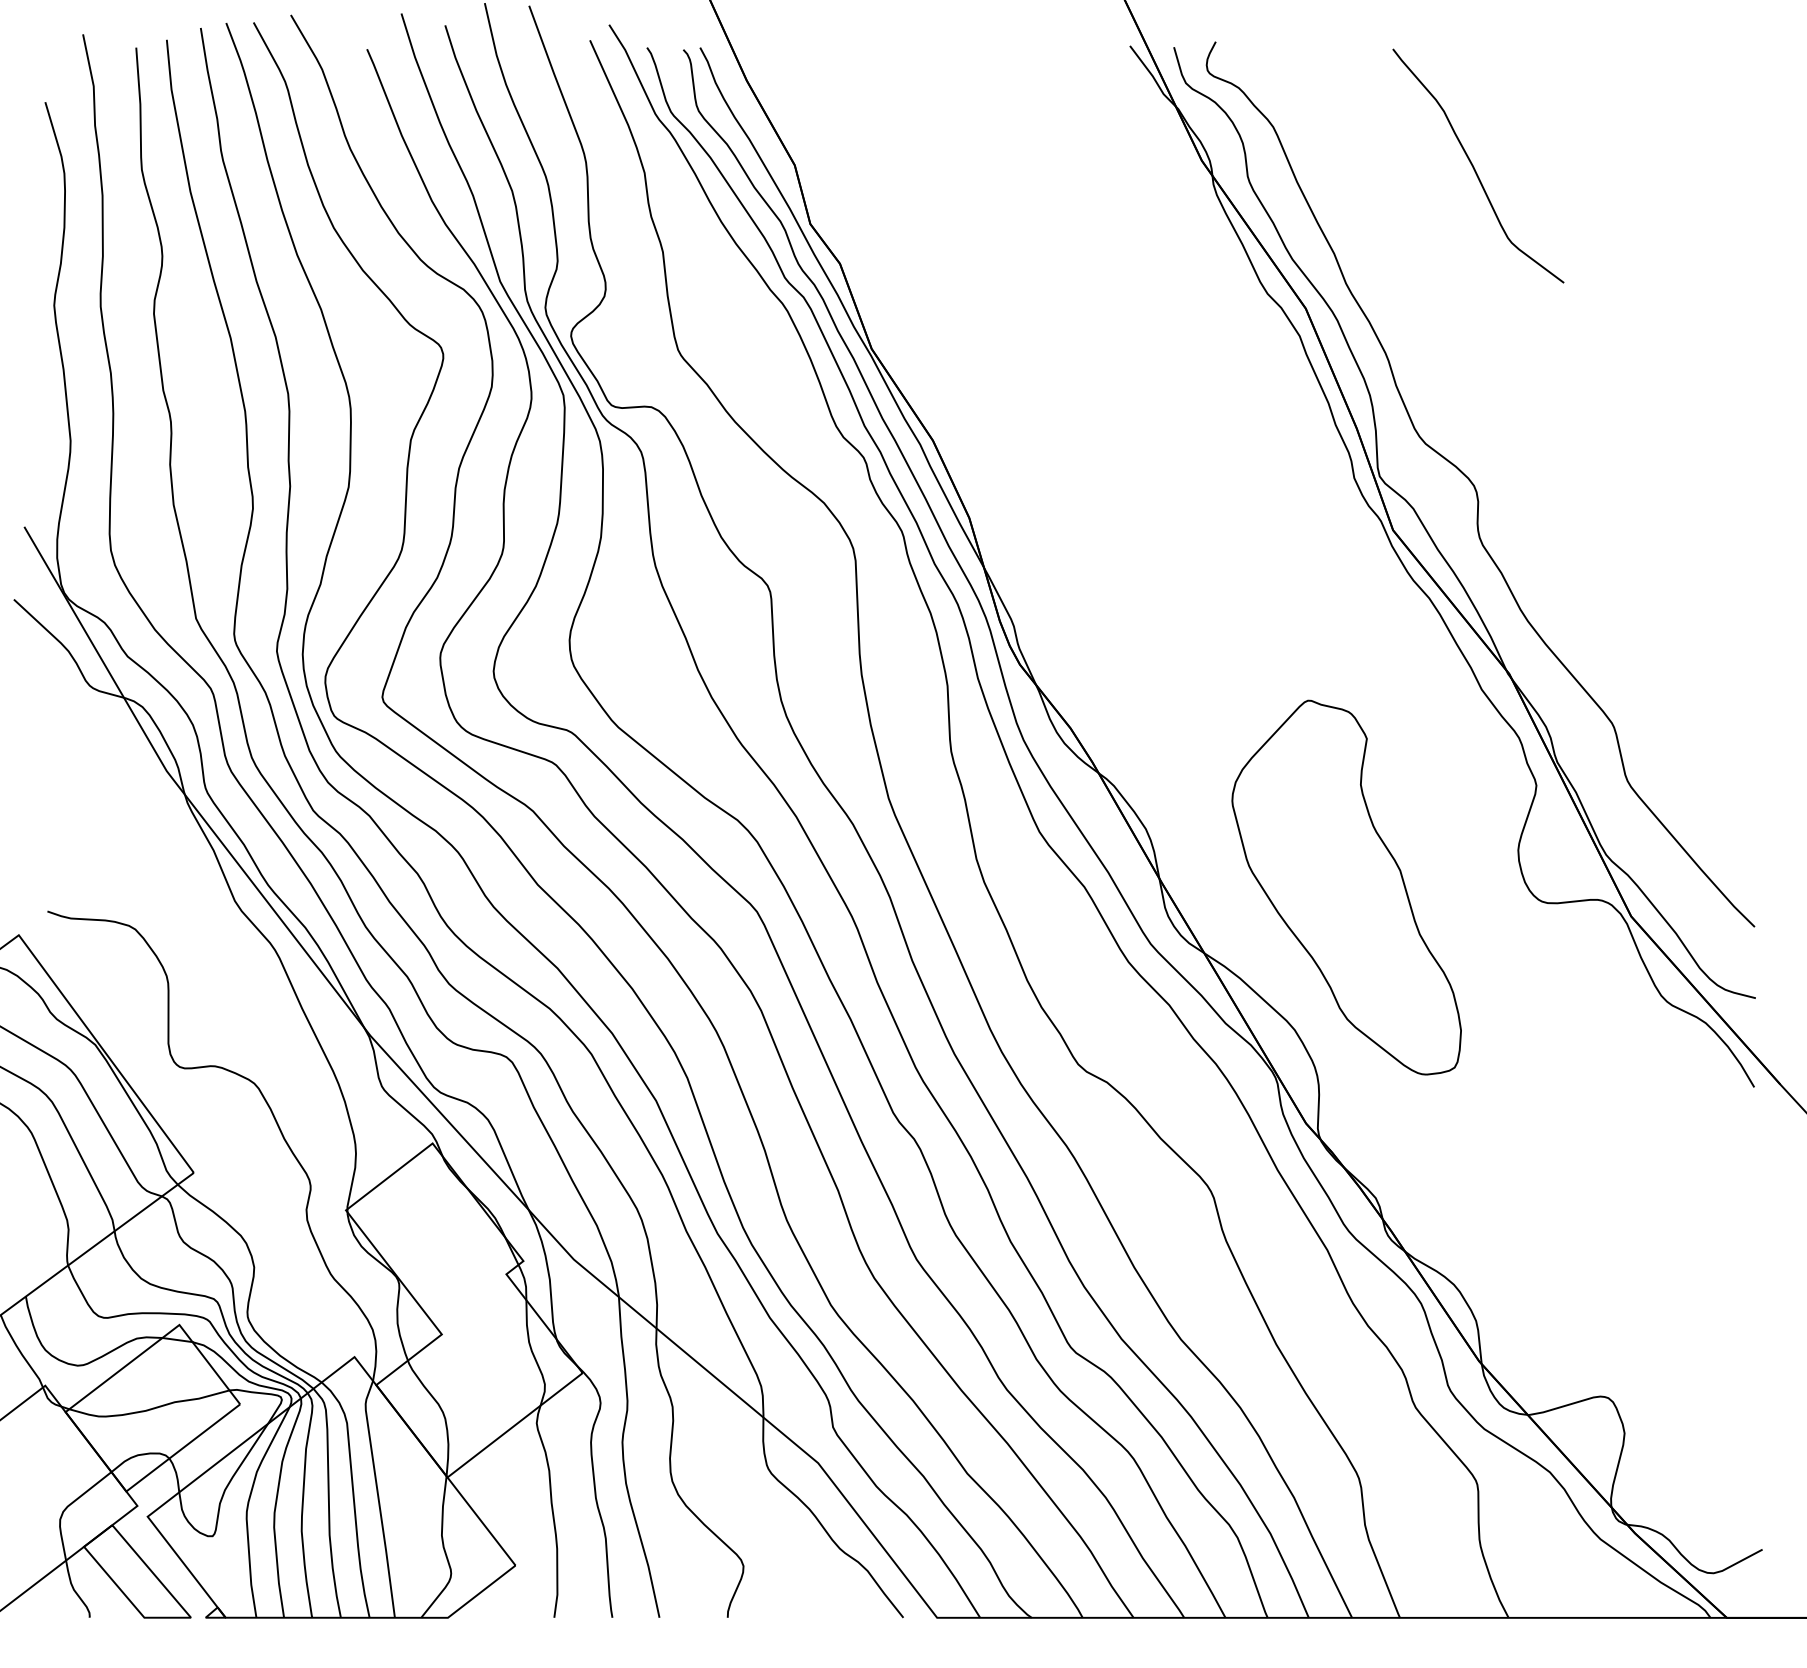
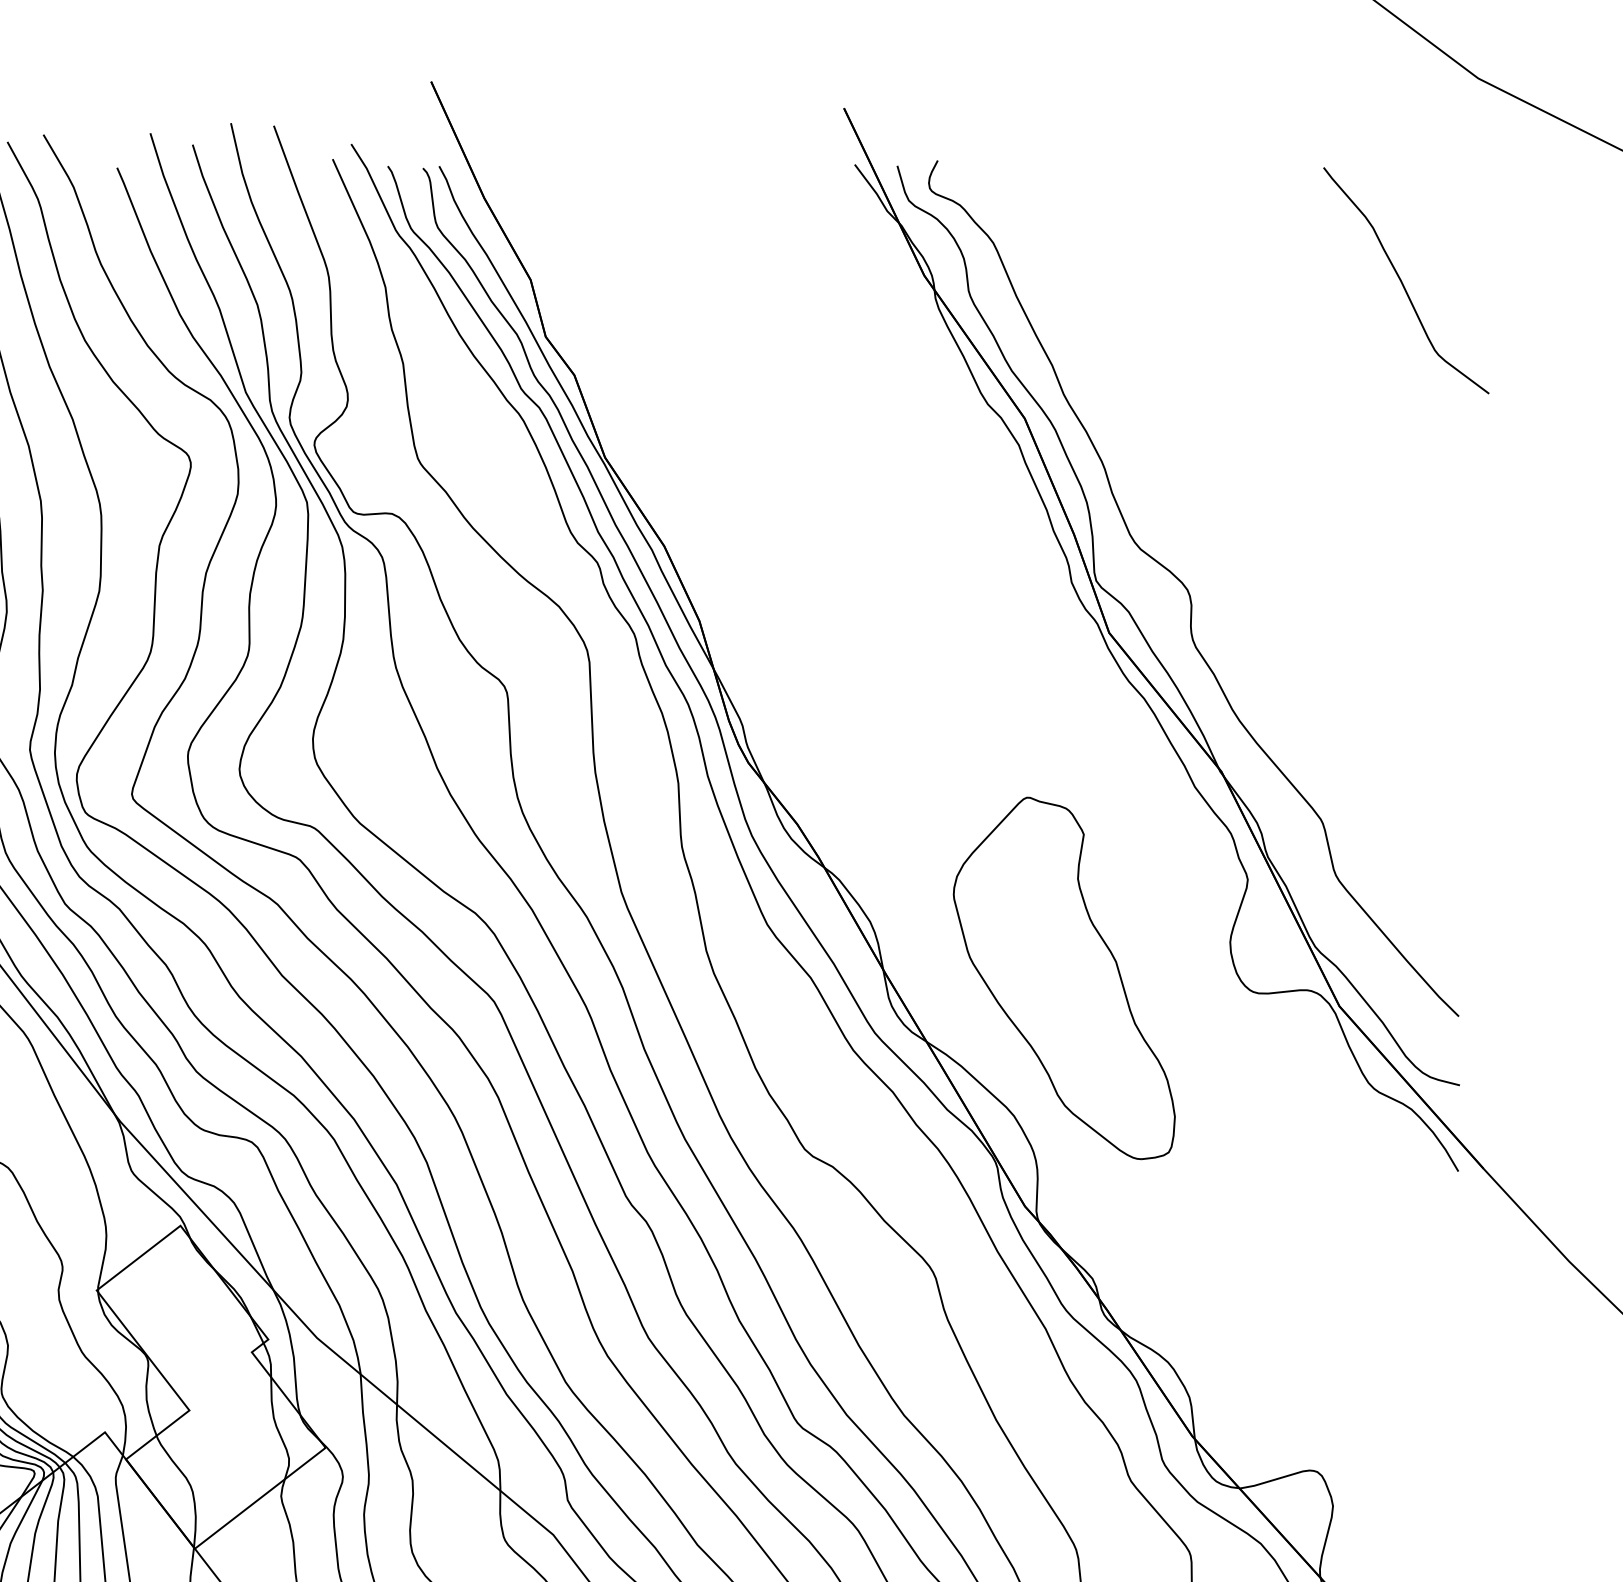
curve: (1474, 167) -> (1402, 282), moved

